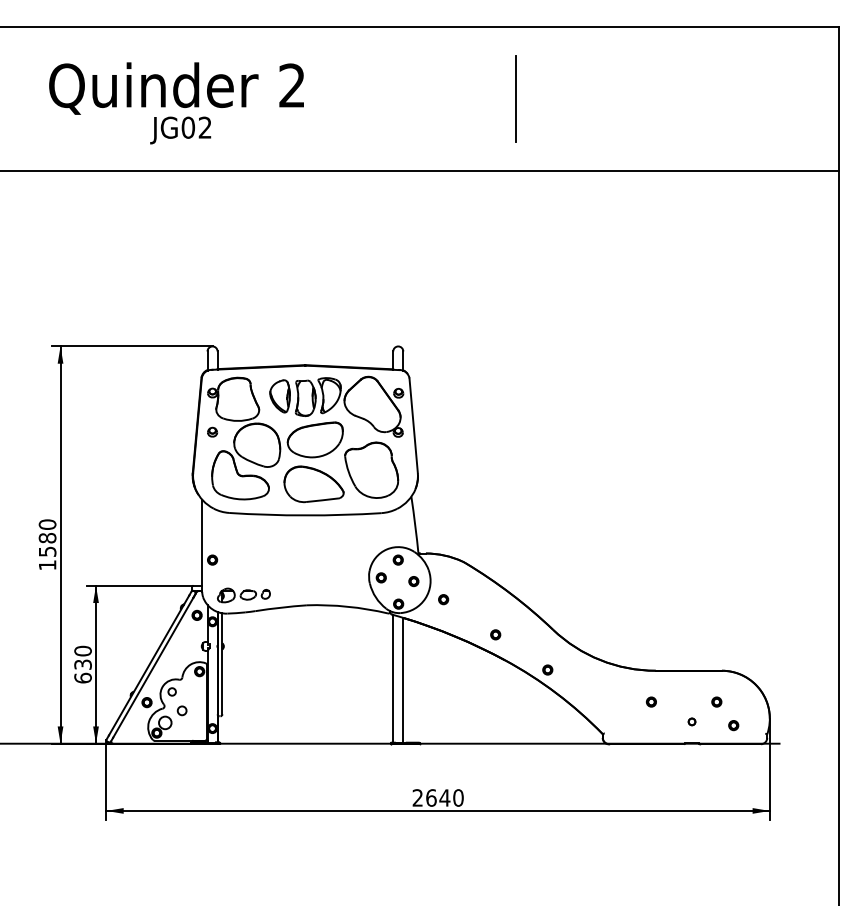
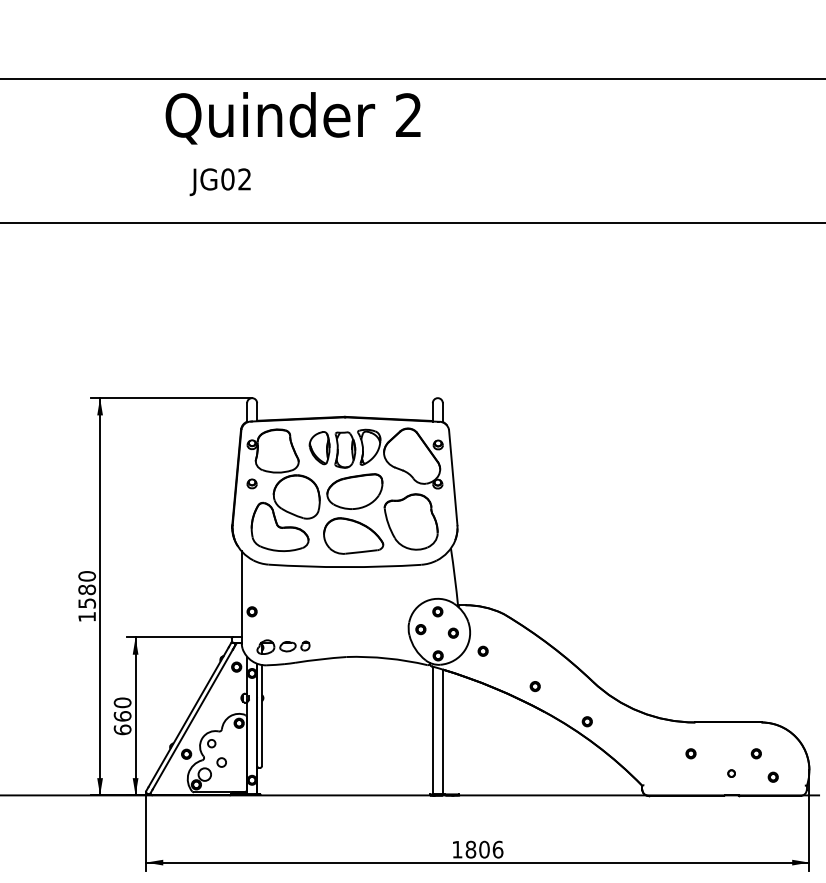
text: (176, 88) -> (293, 118), moved
line: (515, 98) -> (555, 150), removed
text: (82, 664) -> (122, 716), 630 -> 660
text: (437, 797) -> (477, 849), 2640 -> 1806

